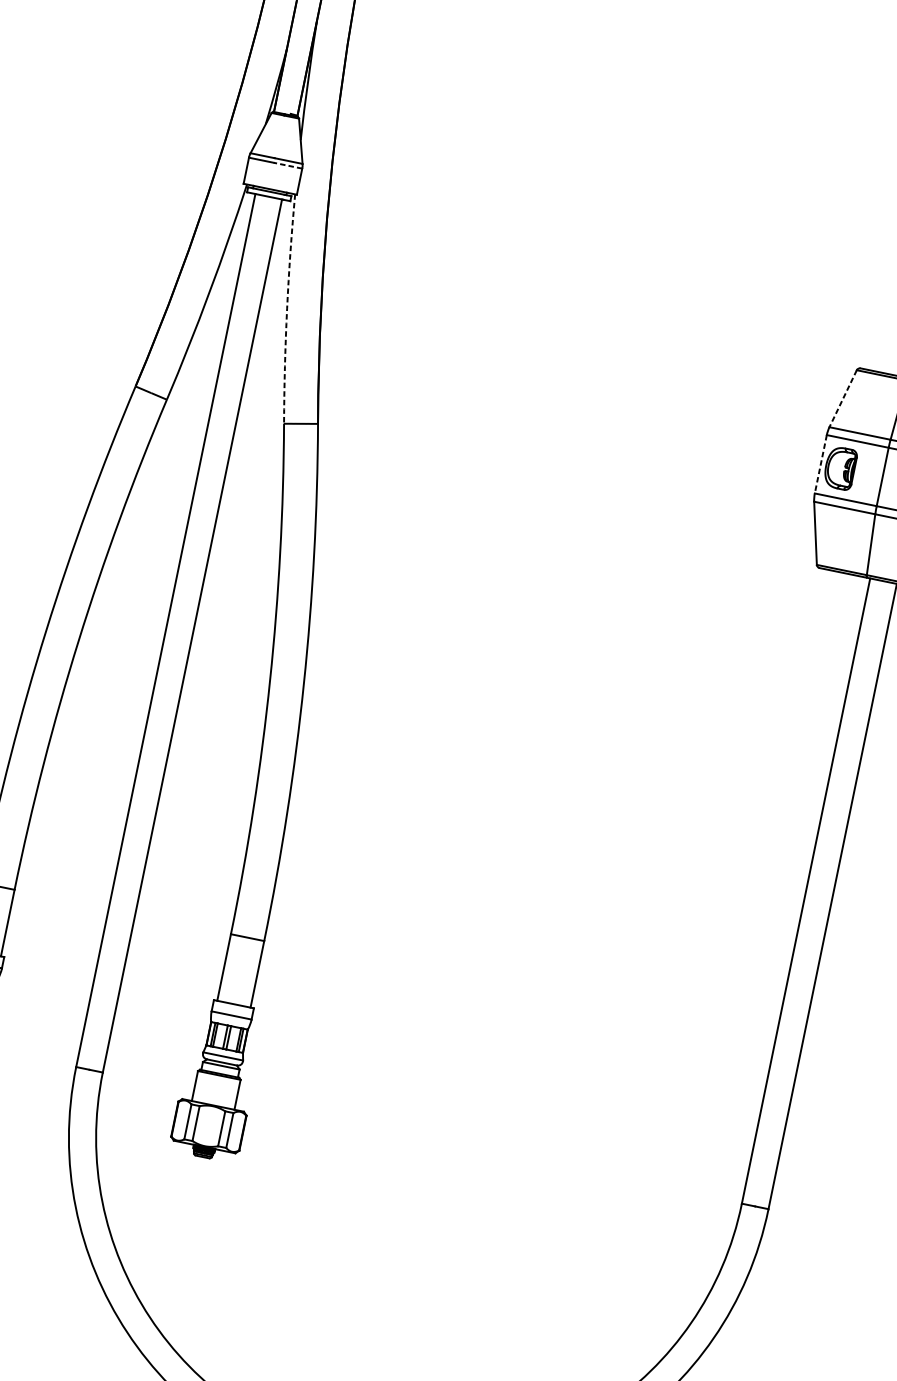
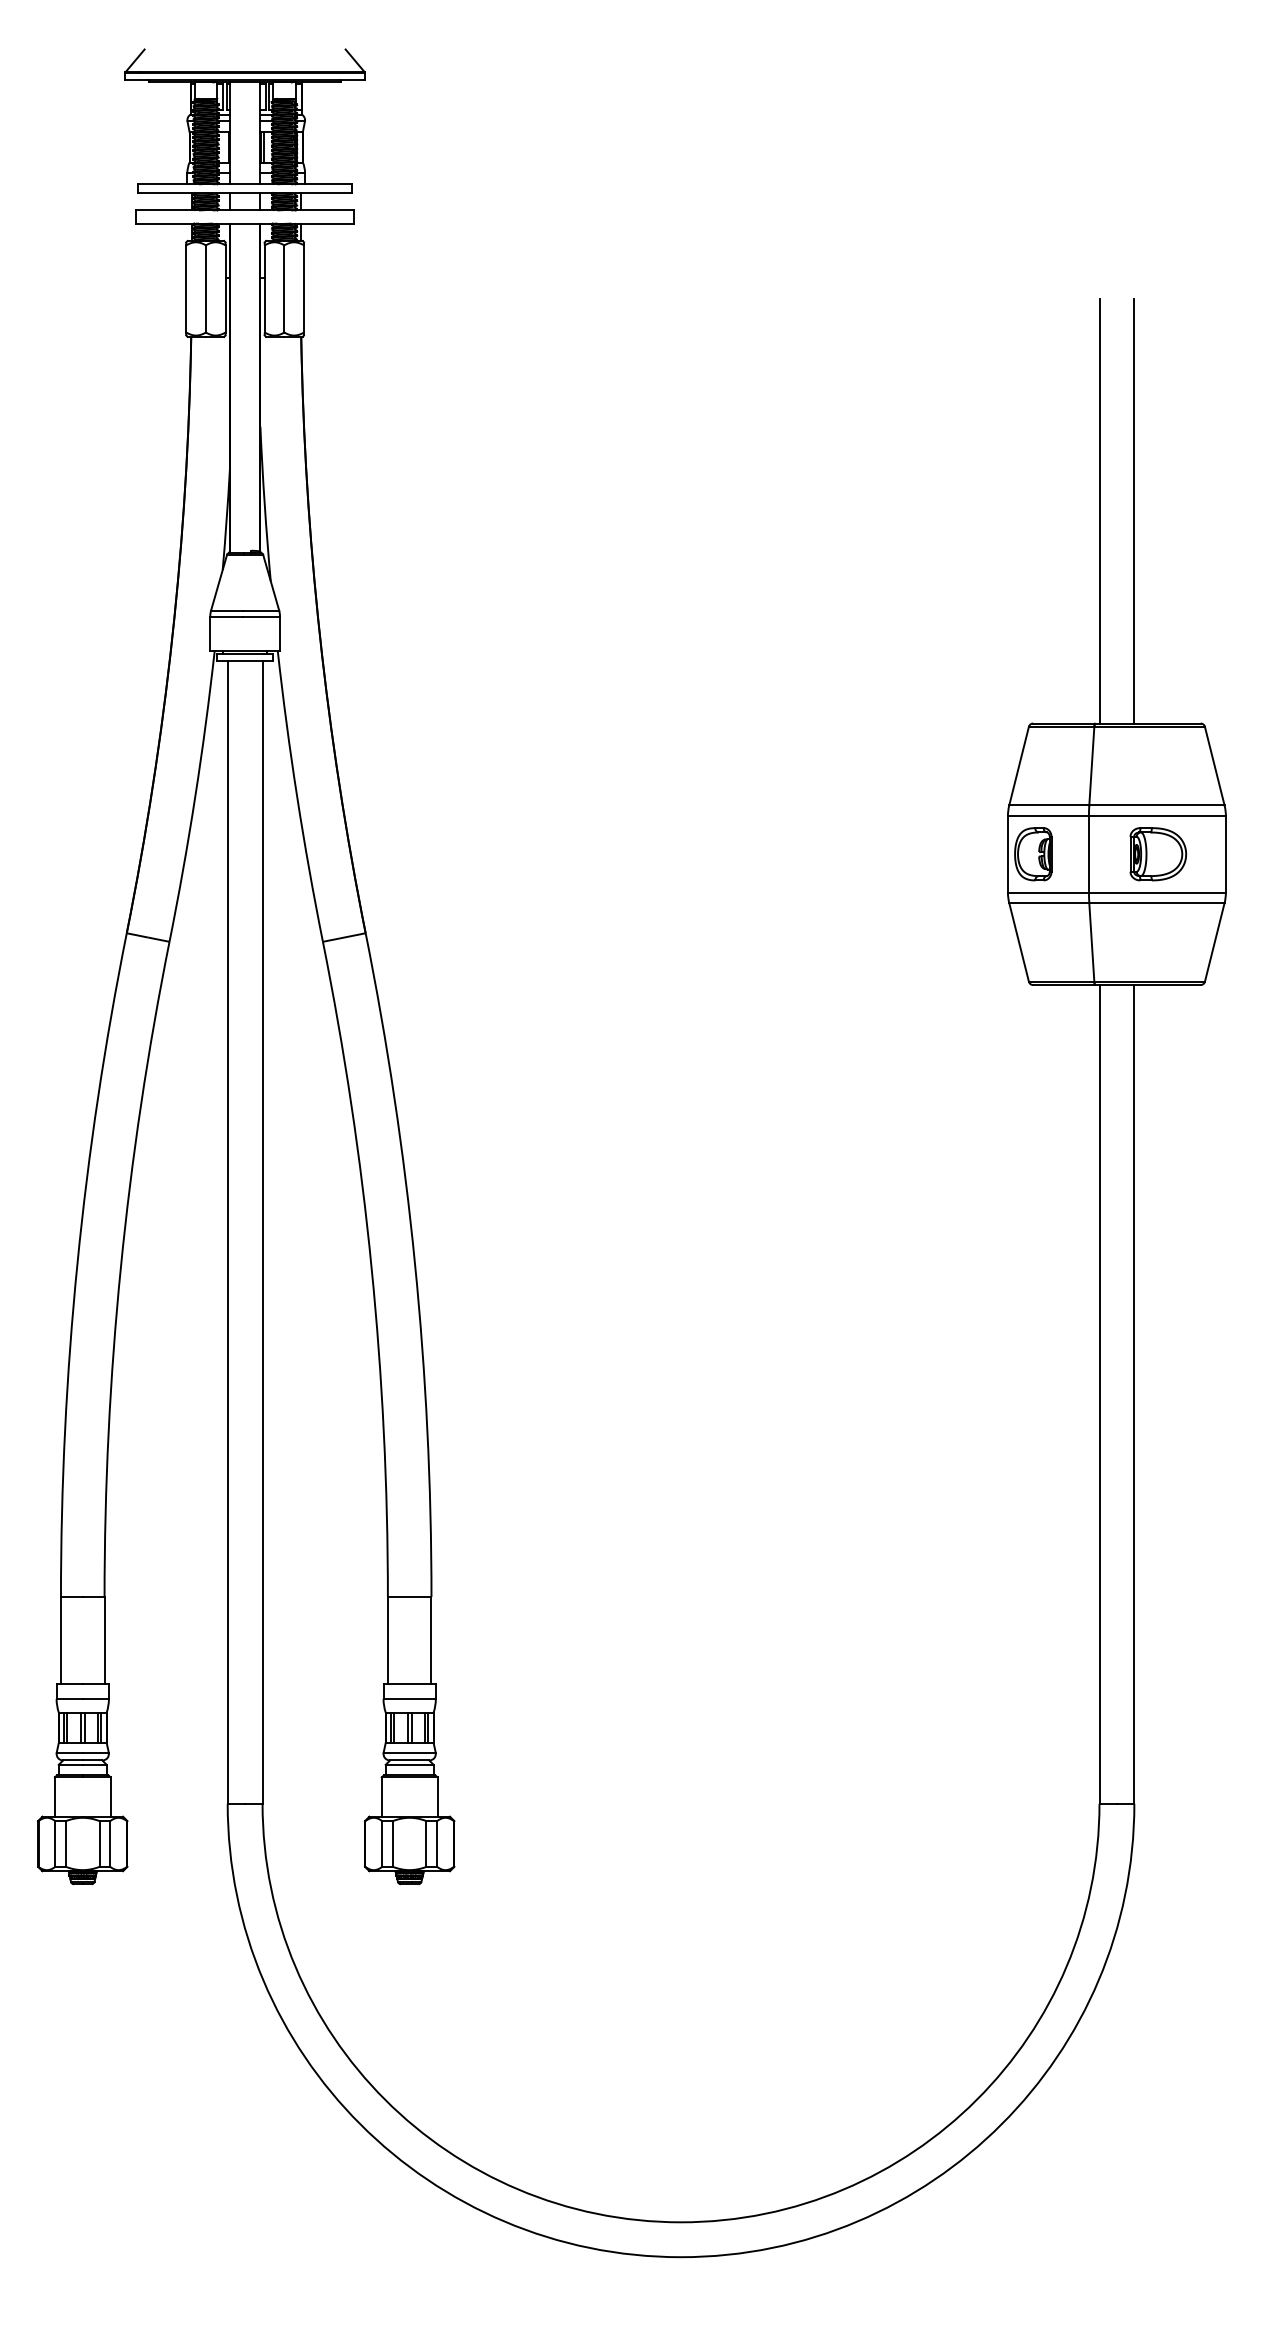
line: (288, 165) -> (261, 616), dashed -> solid
arc: (287, 308) -> (297, 796), dashed -> solid
line: (843, 399) -> (1019, 766), dashed -> solid
line: (820, 464) -> (1007, 854), dashed -> solid

